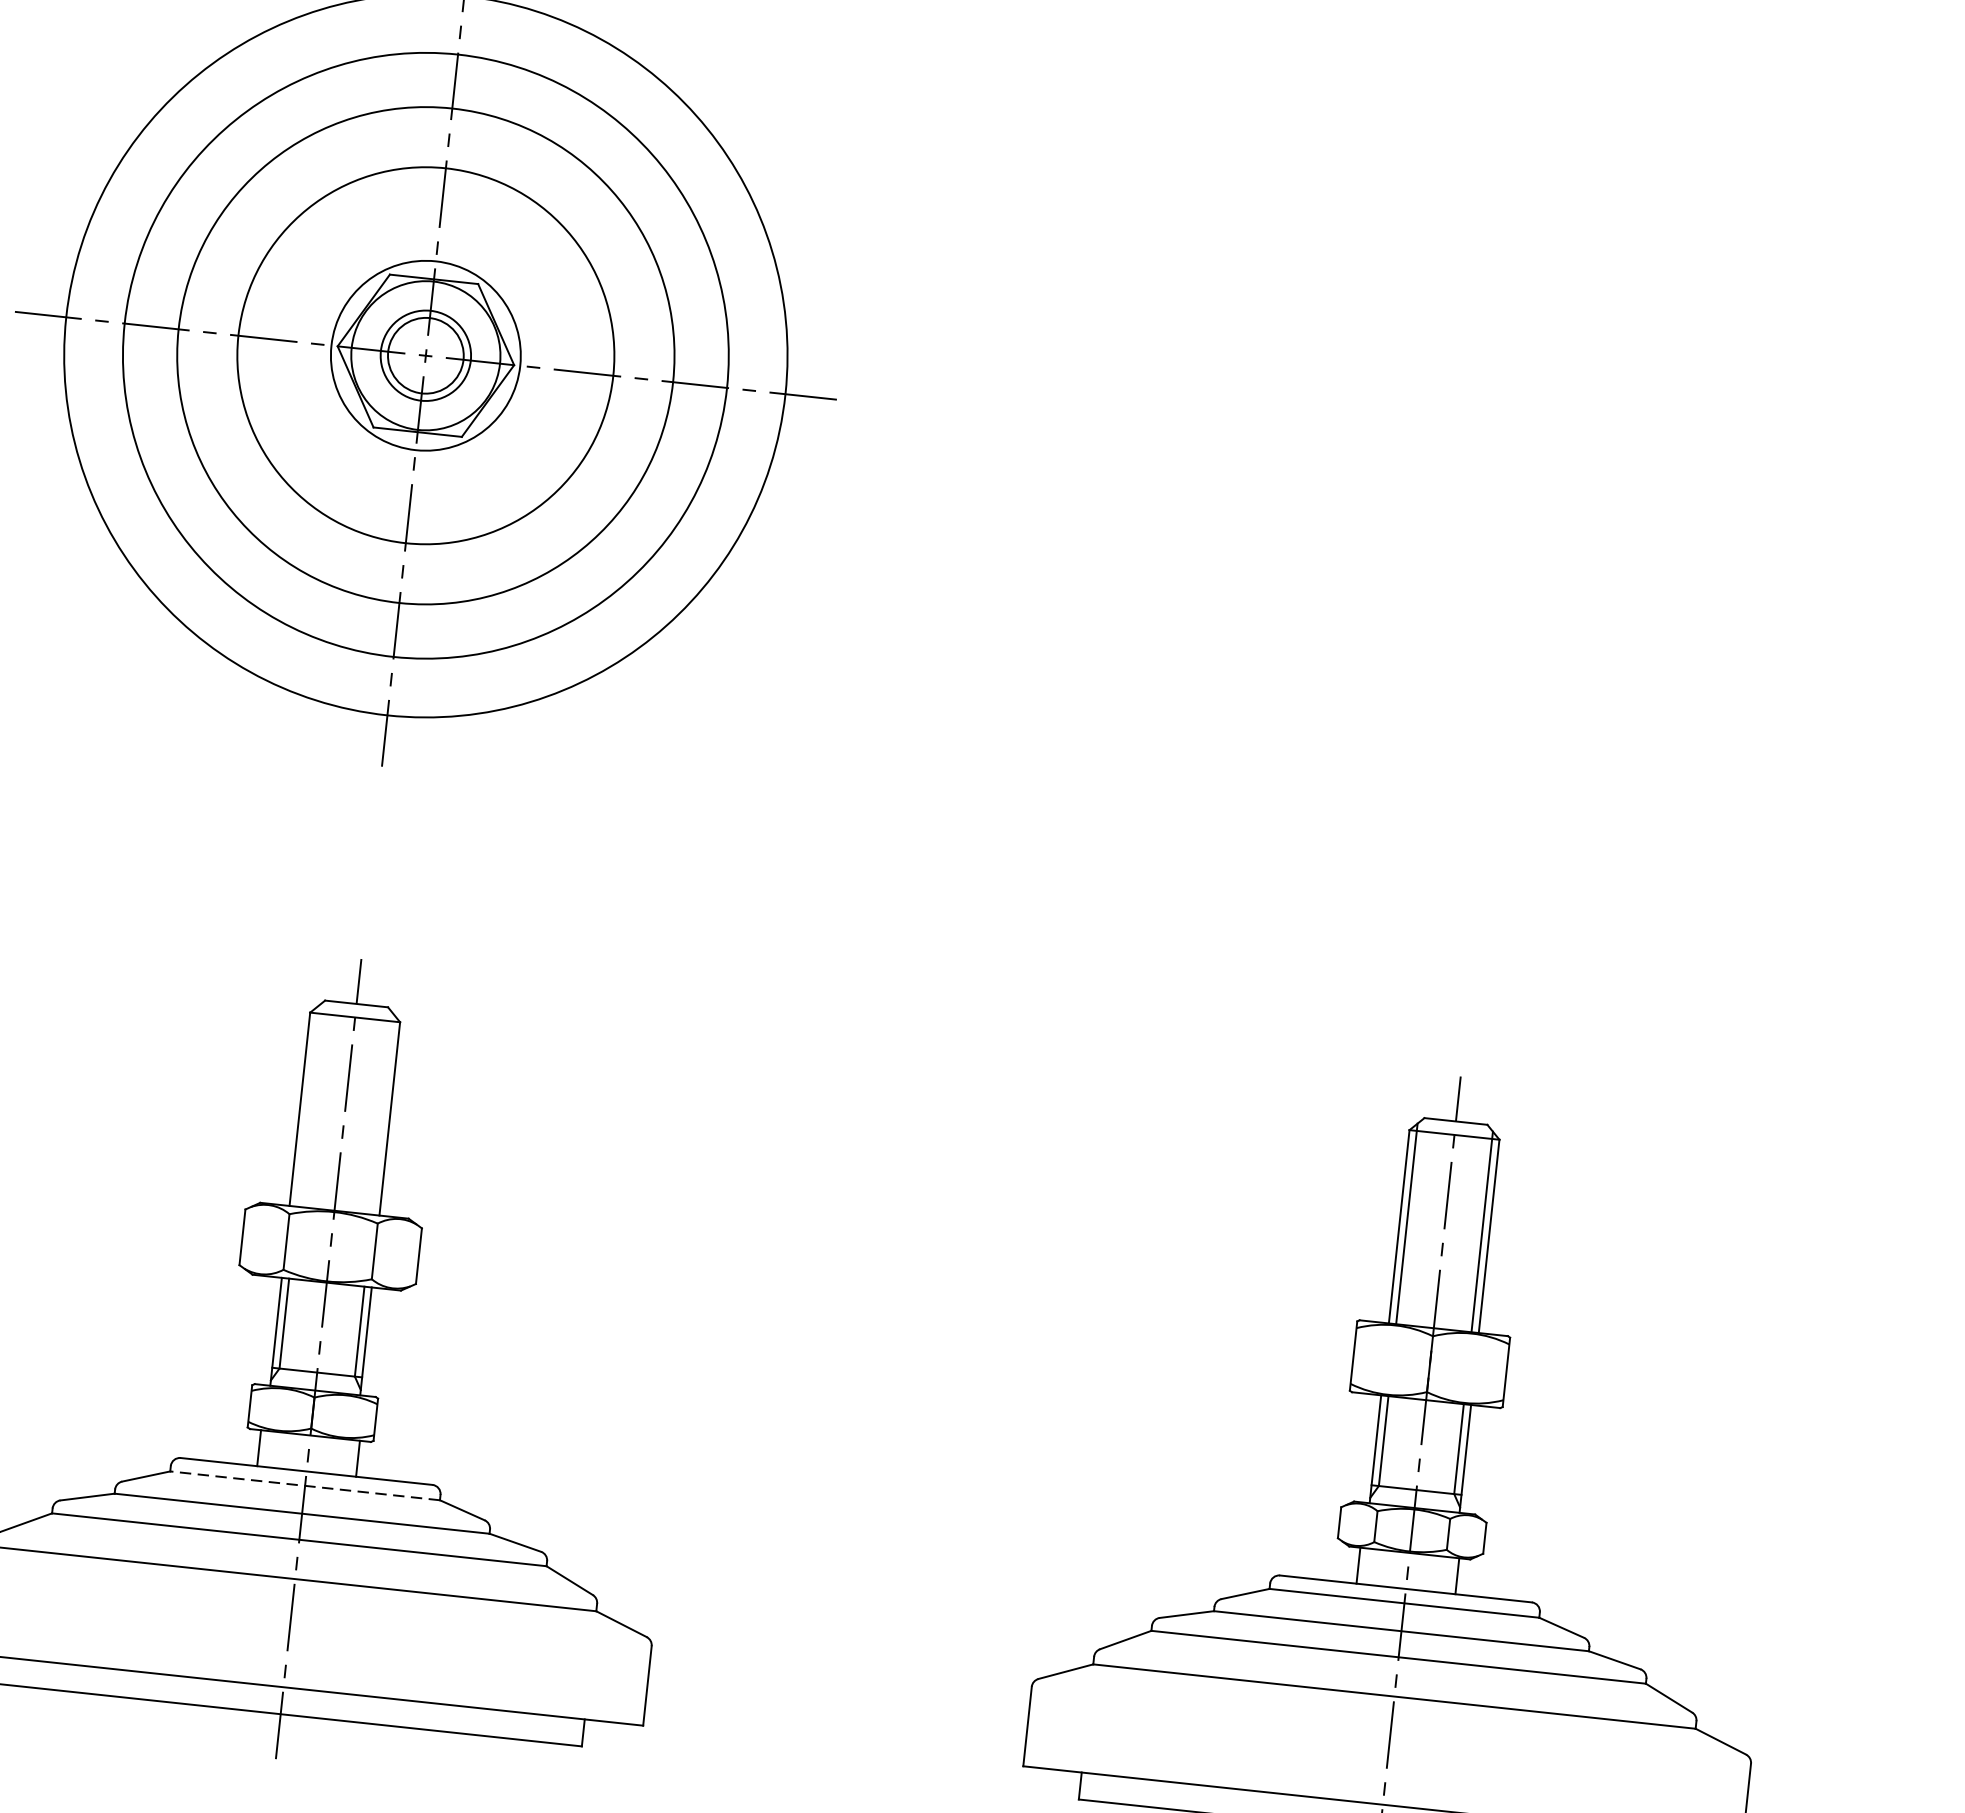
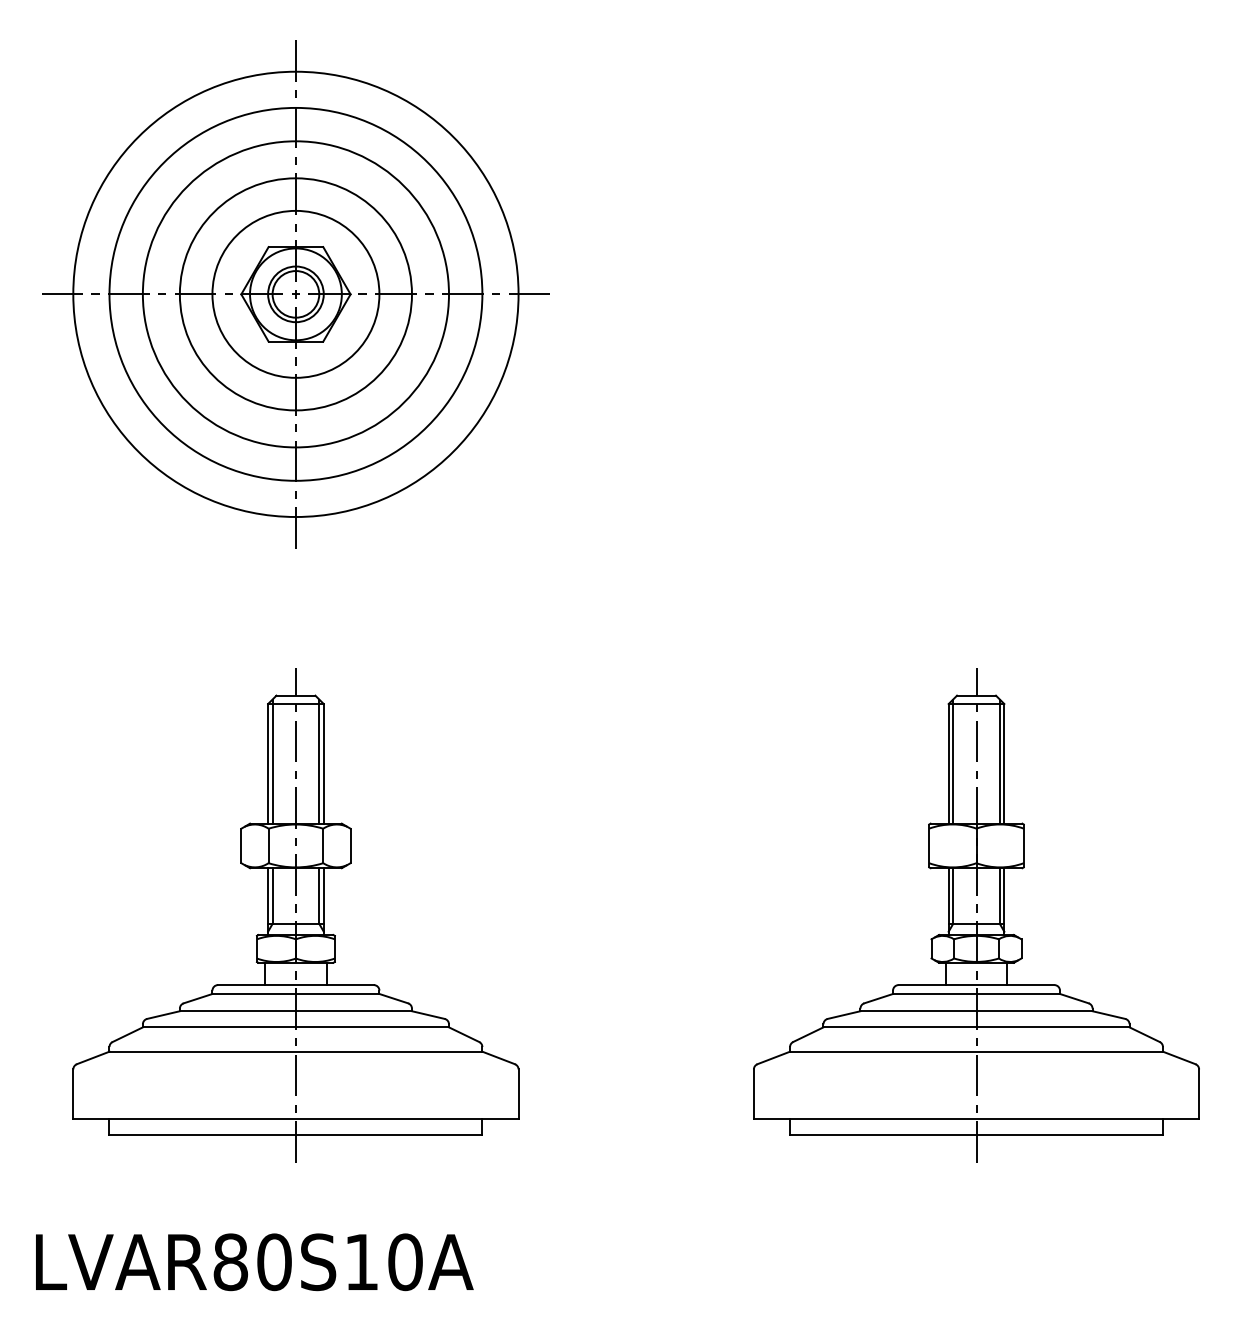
circle: (425, 354) -> (295, 293), size x1.43
line: (307, 1106) -> (272, 761), added
line: (383, 1114) -> (319, 761), added
line: (304, 1484) -> (295, 993), dashed -> solid

